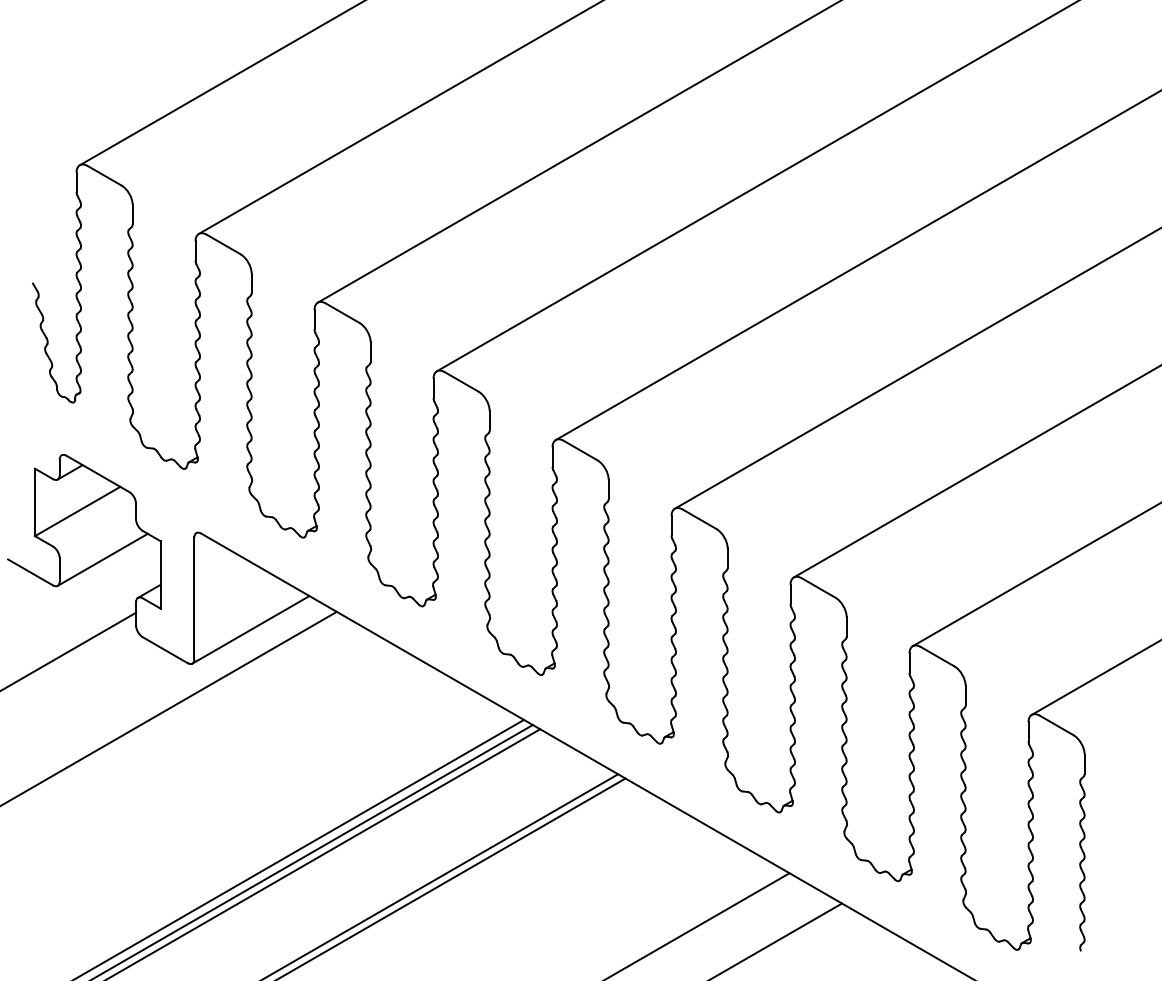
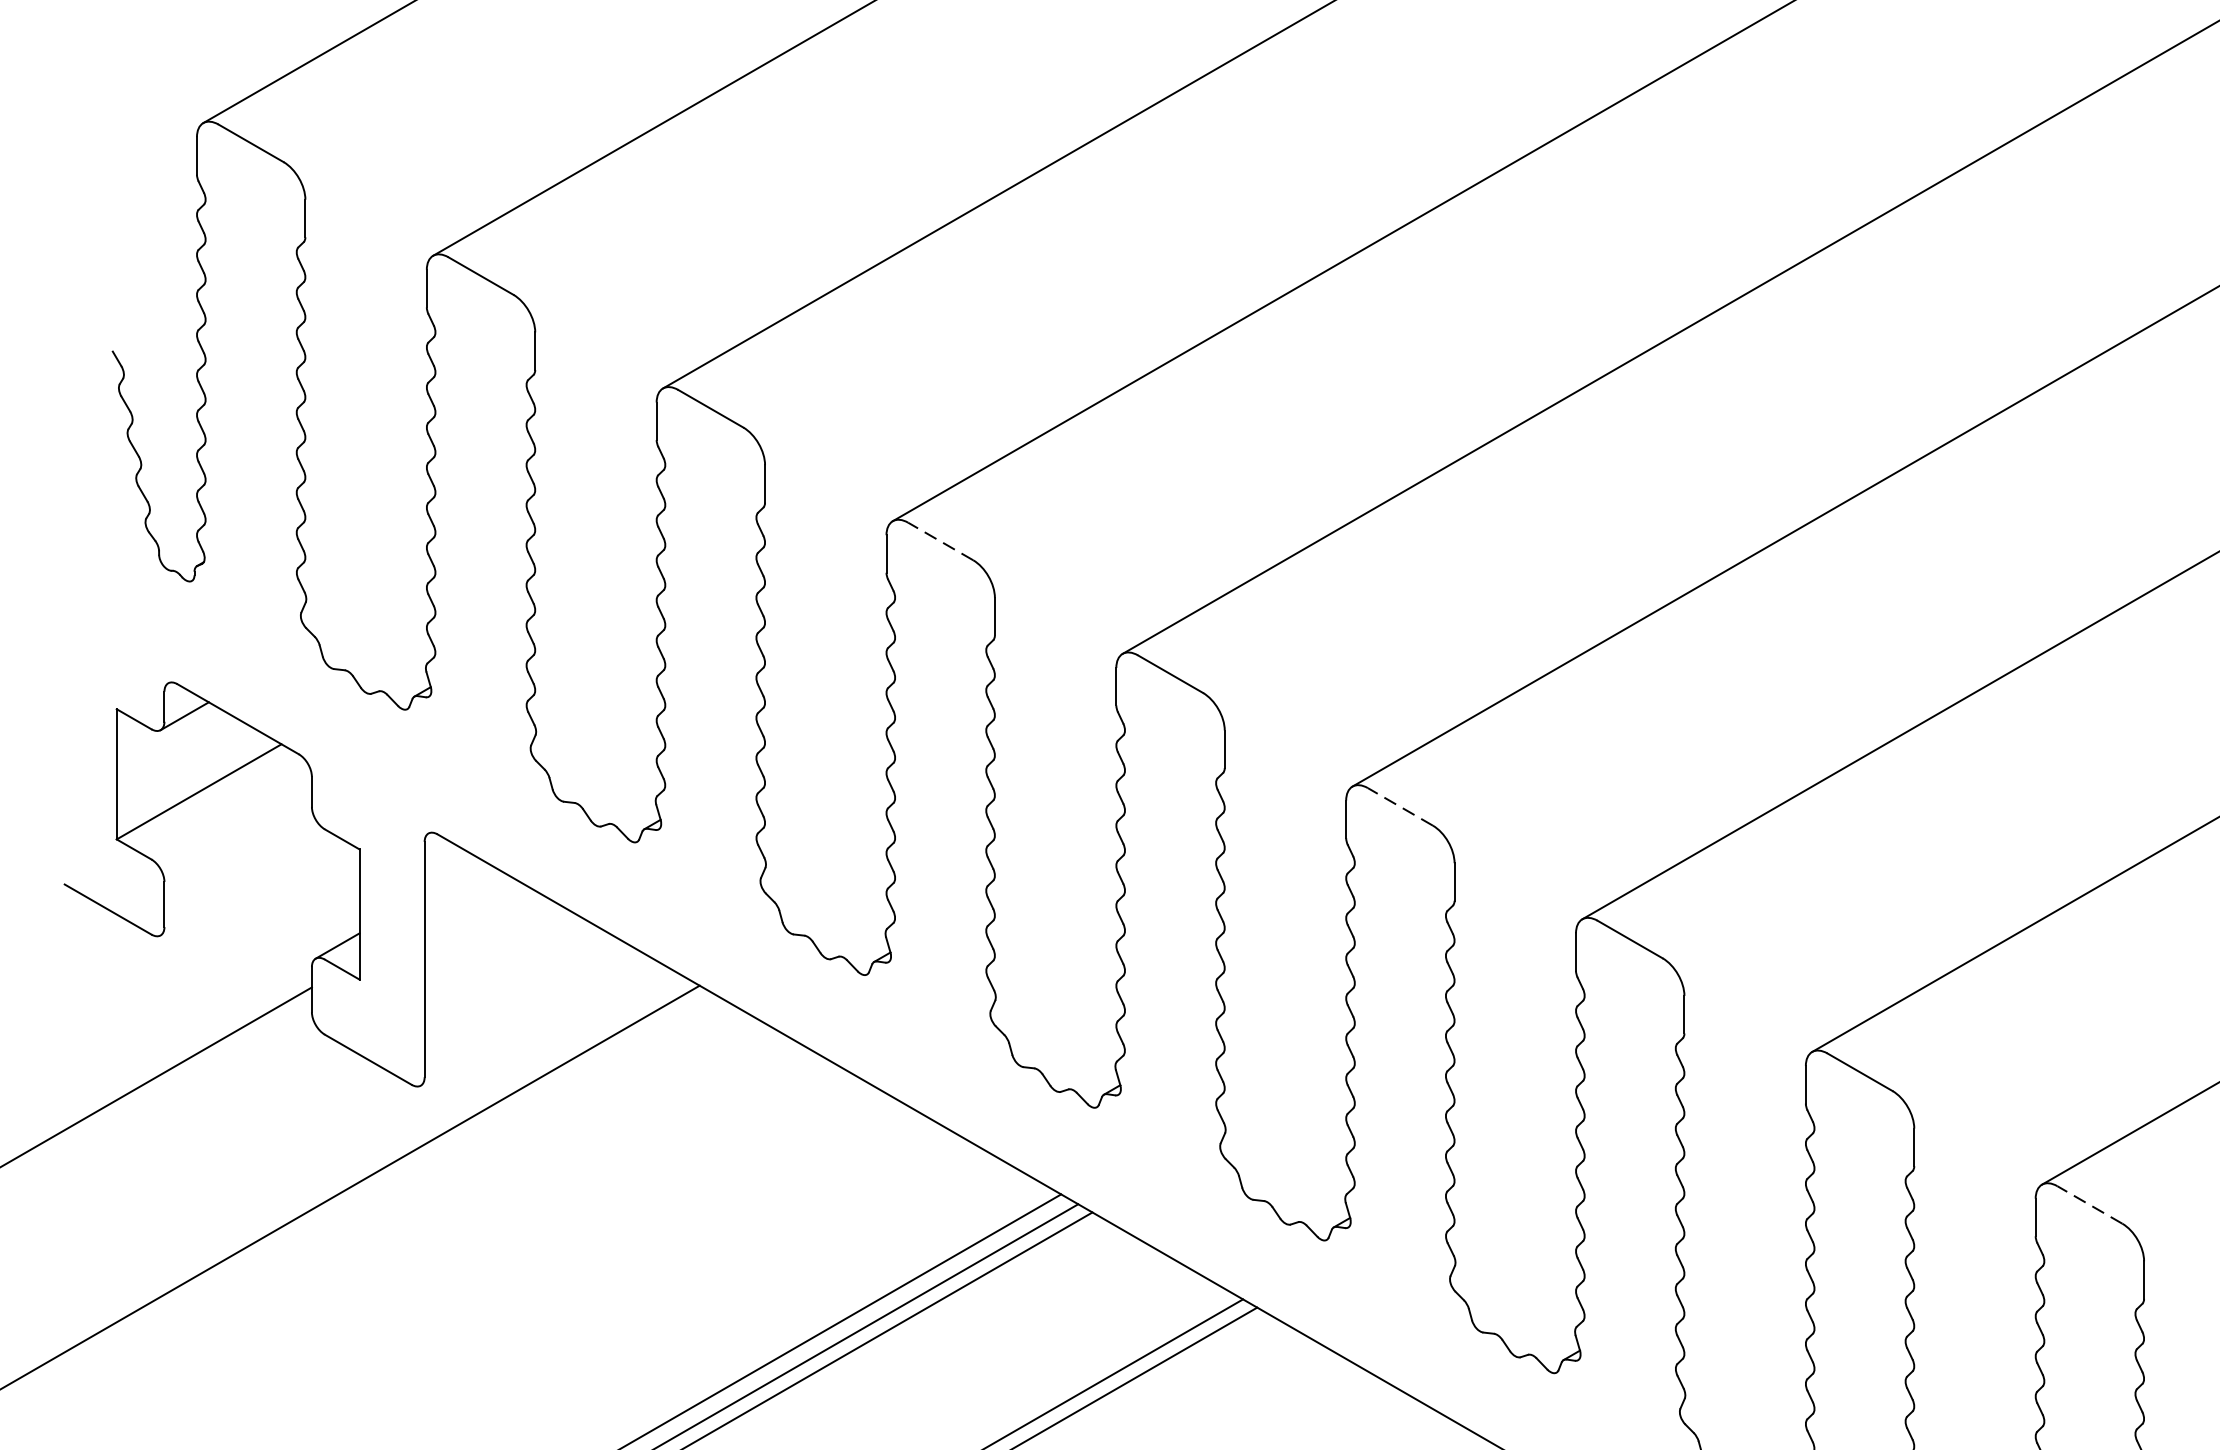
line: (461, 381) -> (940, 540), solid -> dashed
line: (699, 519) -> (1400, 807), solid -> dashed
line: (102, 559) -> (247, 884), removed
line: (250, 629) -> (532, 1019), removed
line: (1056, 725) -> (2089, 1205), solid -> dashed

